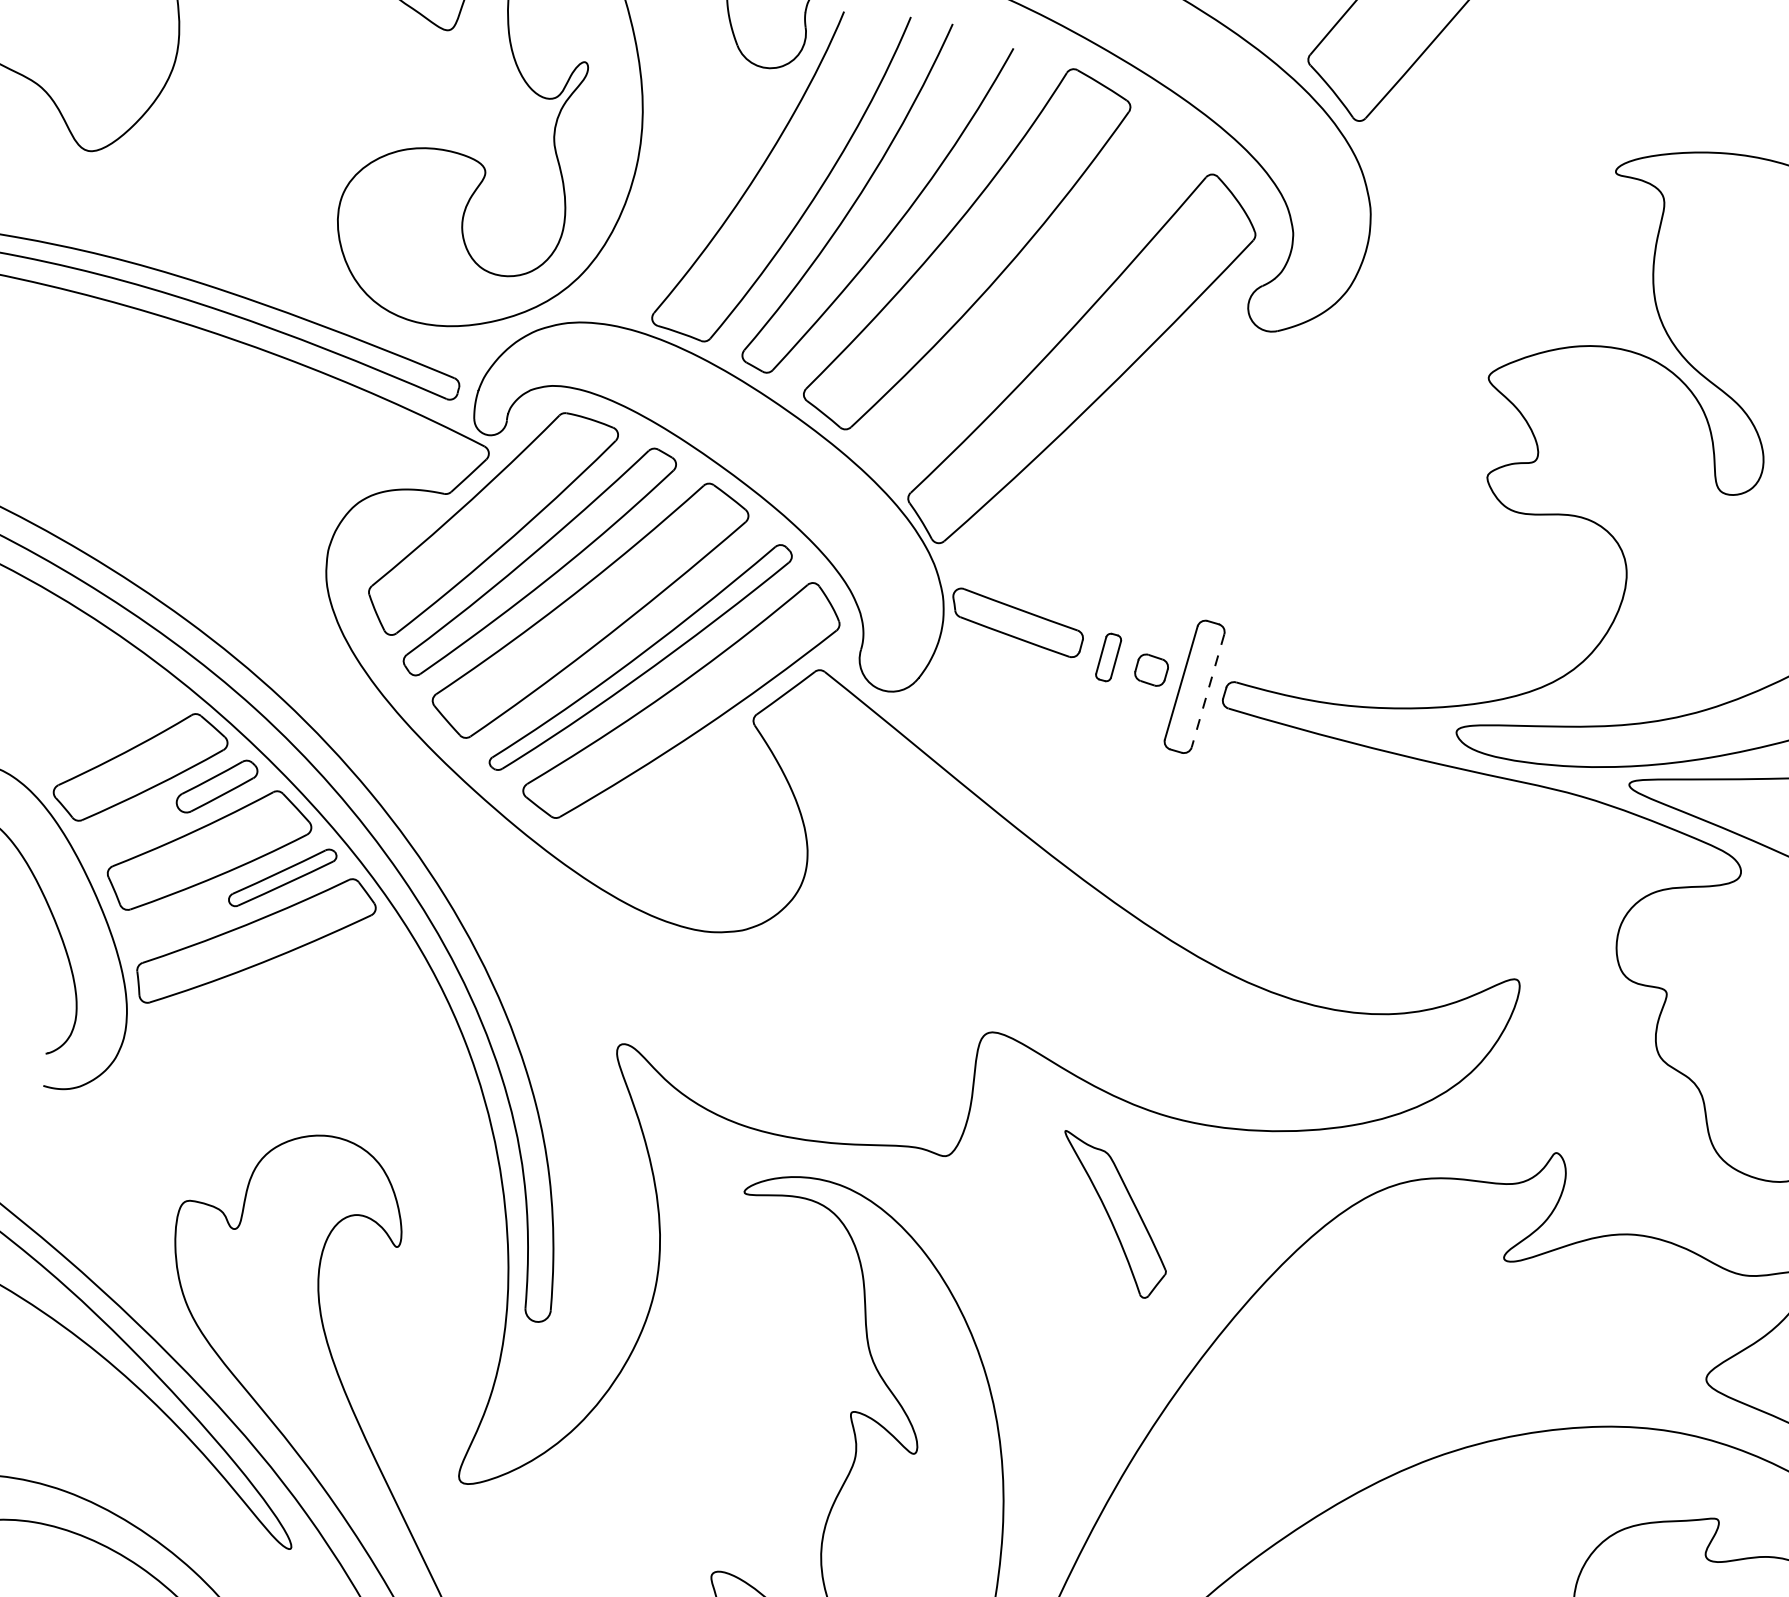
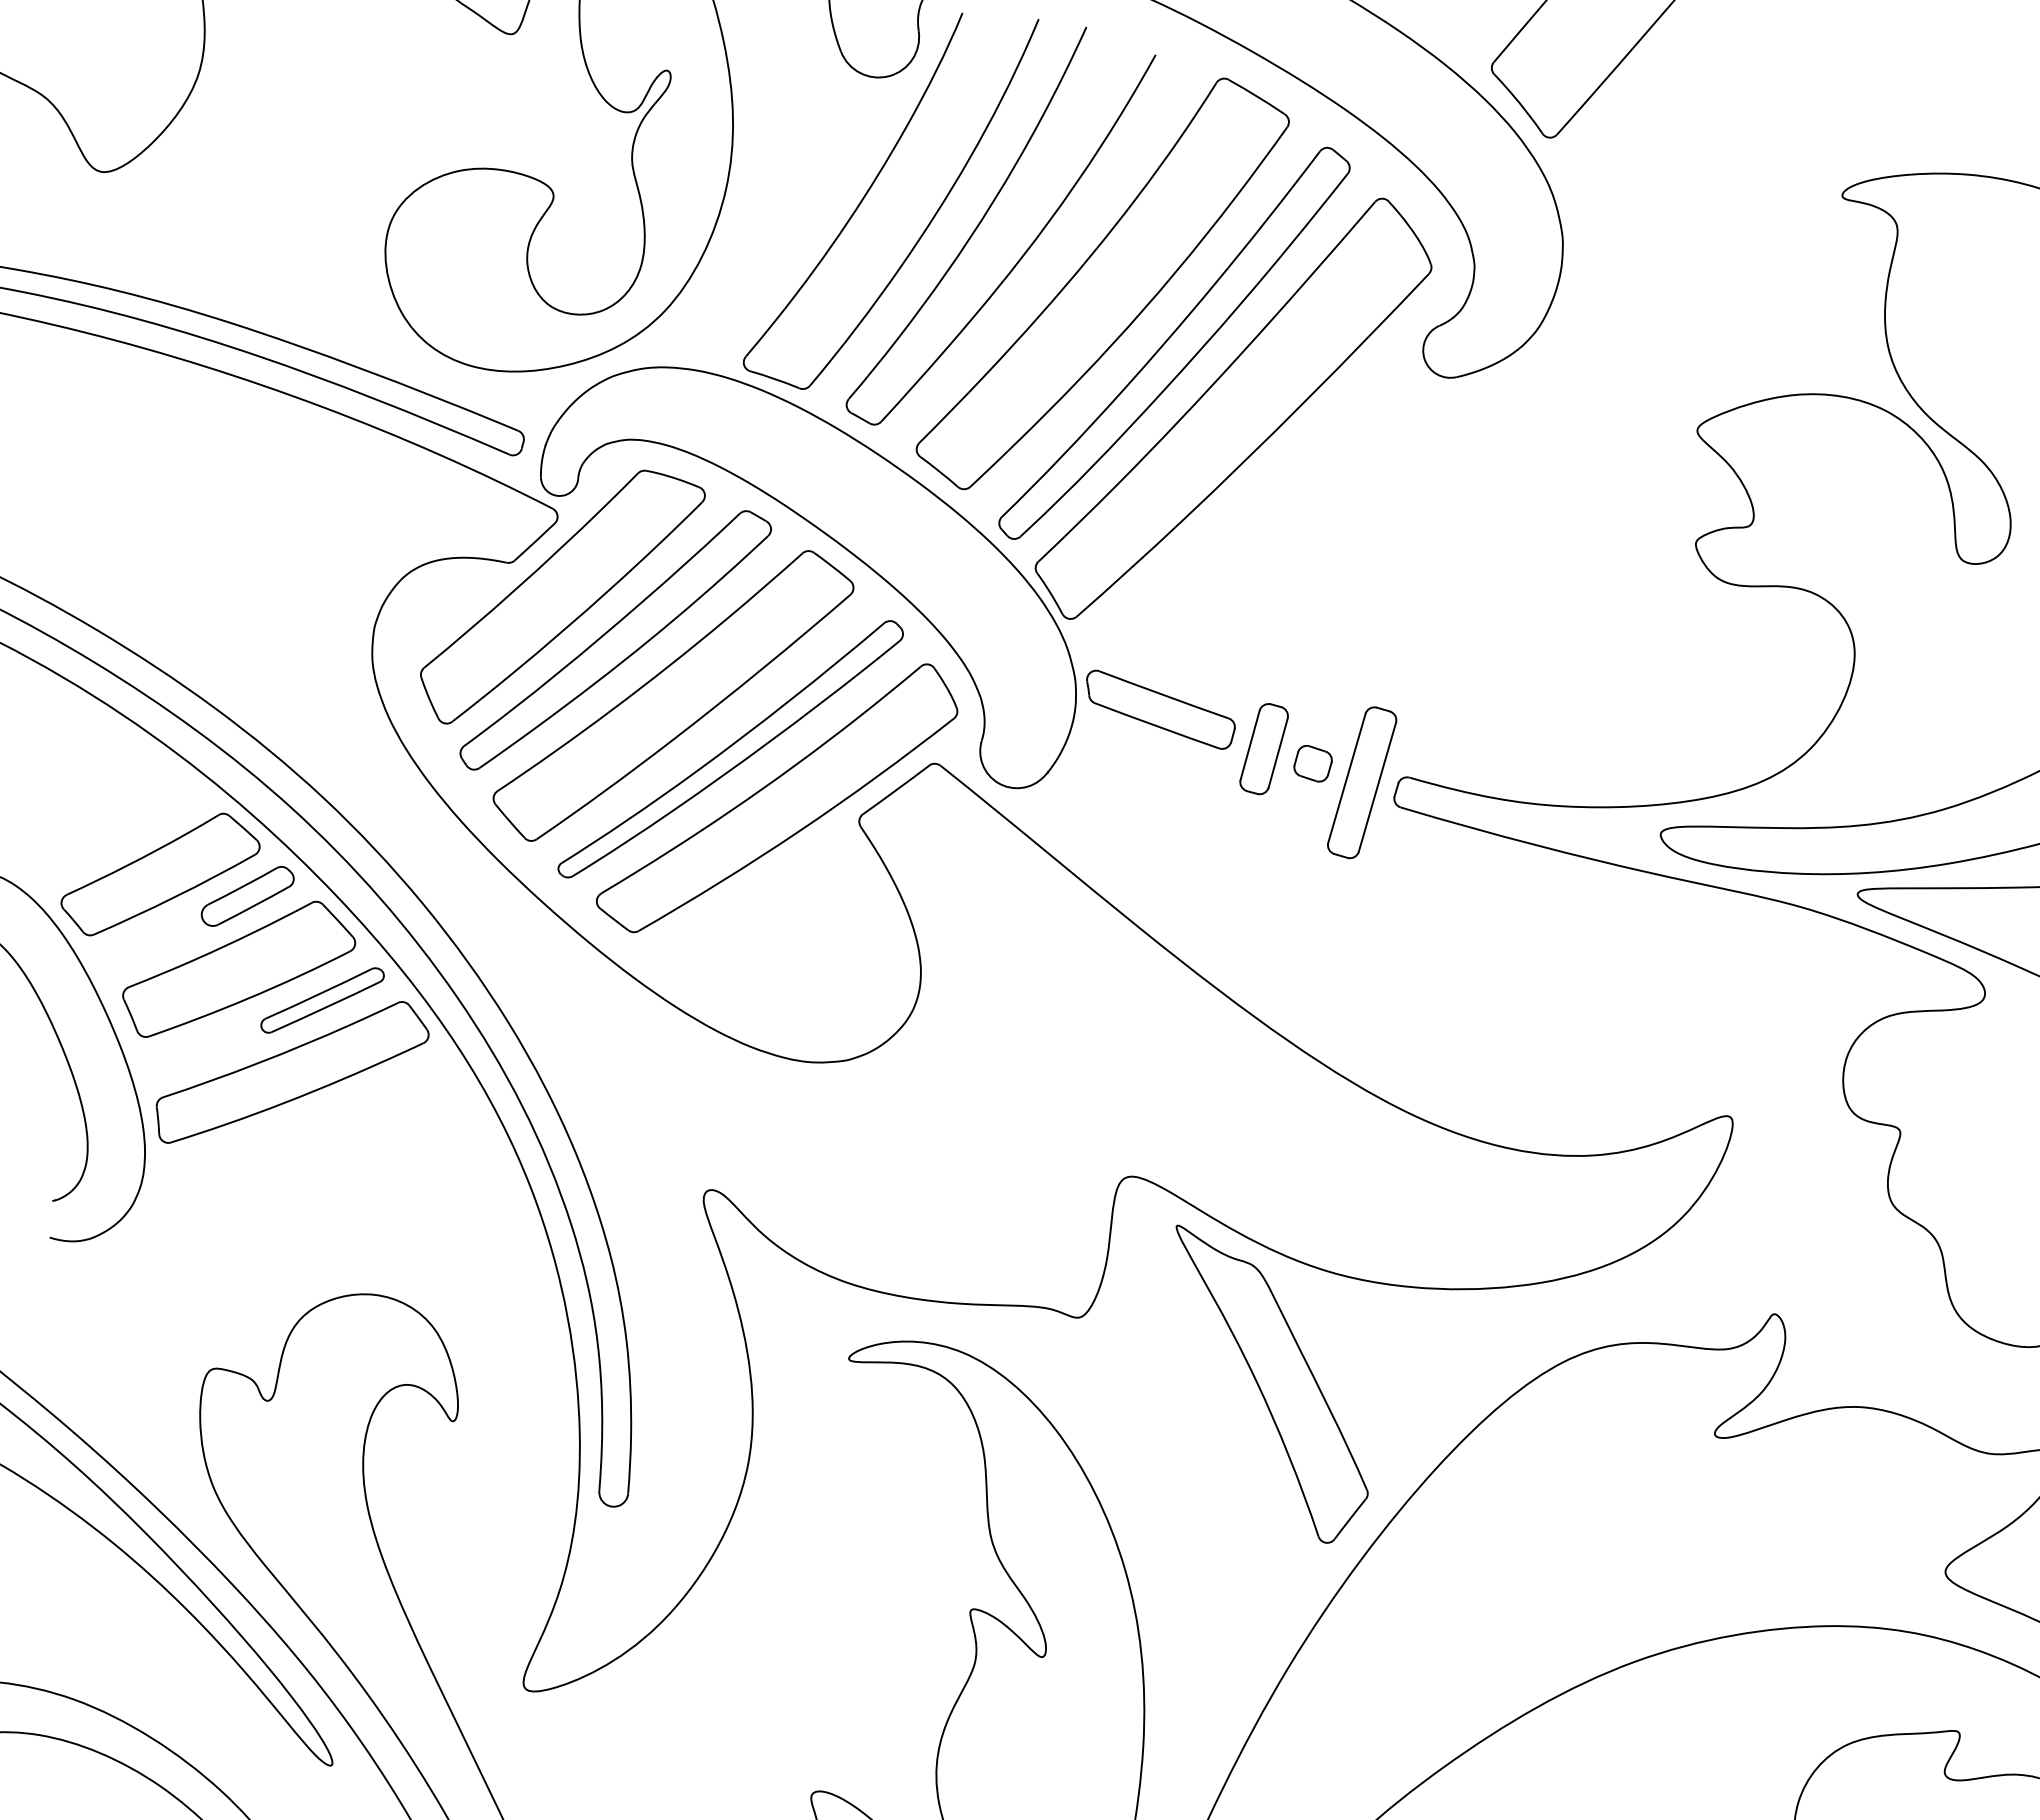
part: (1030, 300) -> (1174, 342), added
part: (1108, 657) -> (1263, 749), size x1.67
line: (1208, 691) -> (1377, 787), dashed -> solid
part: (1115, 1213) -> (1271, 1383), size x1.67

